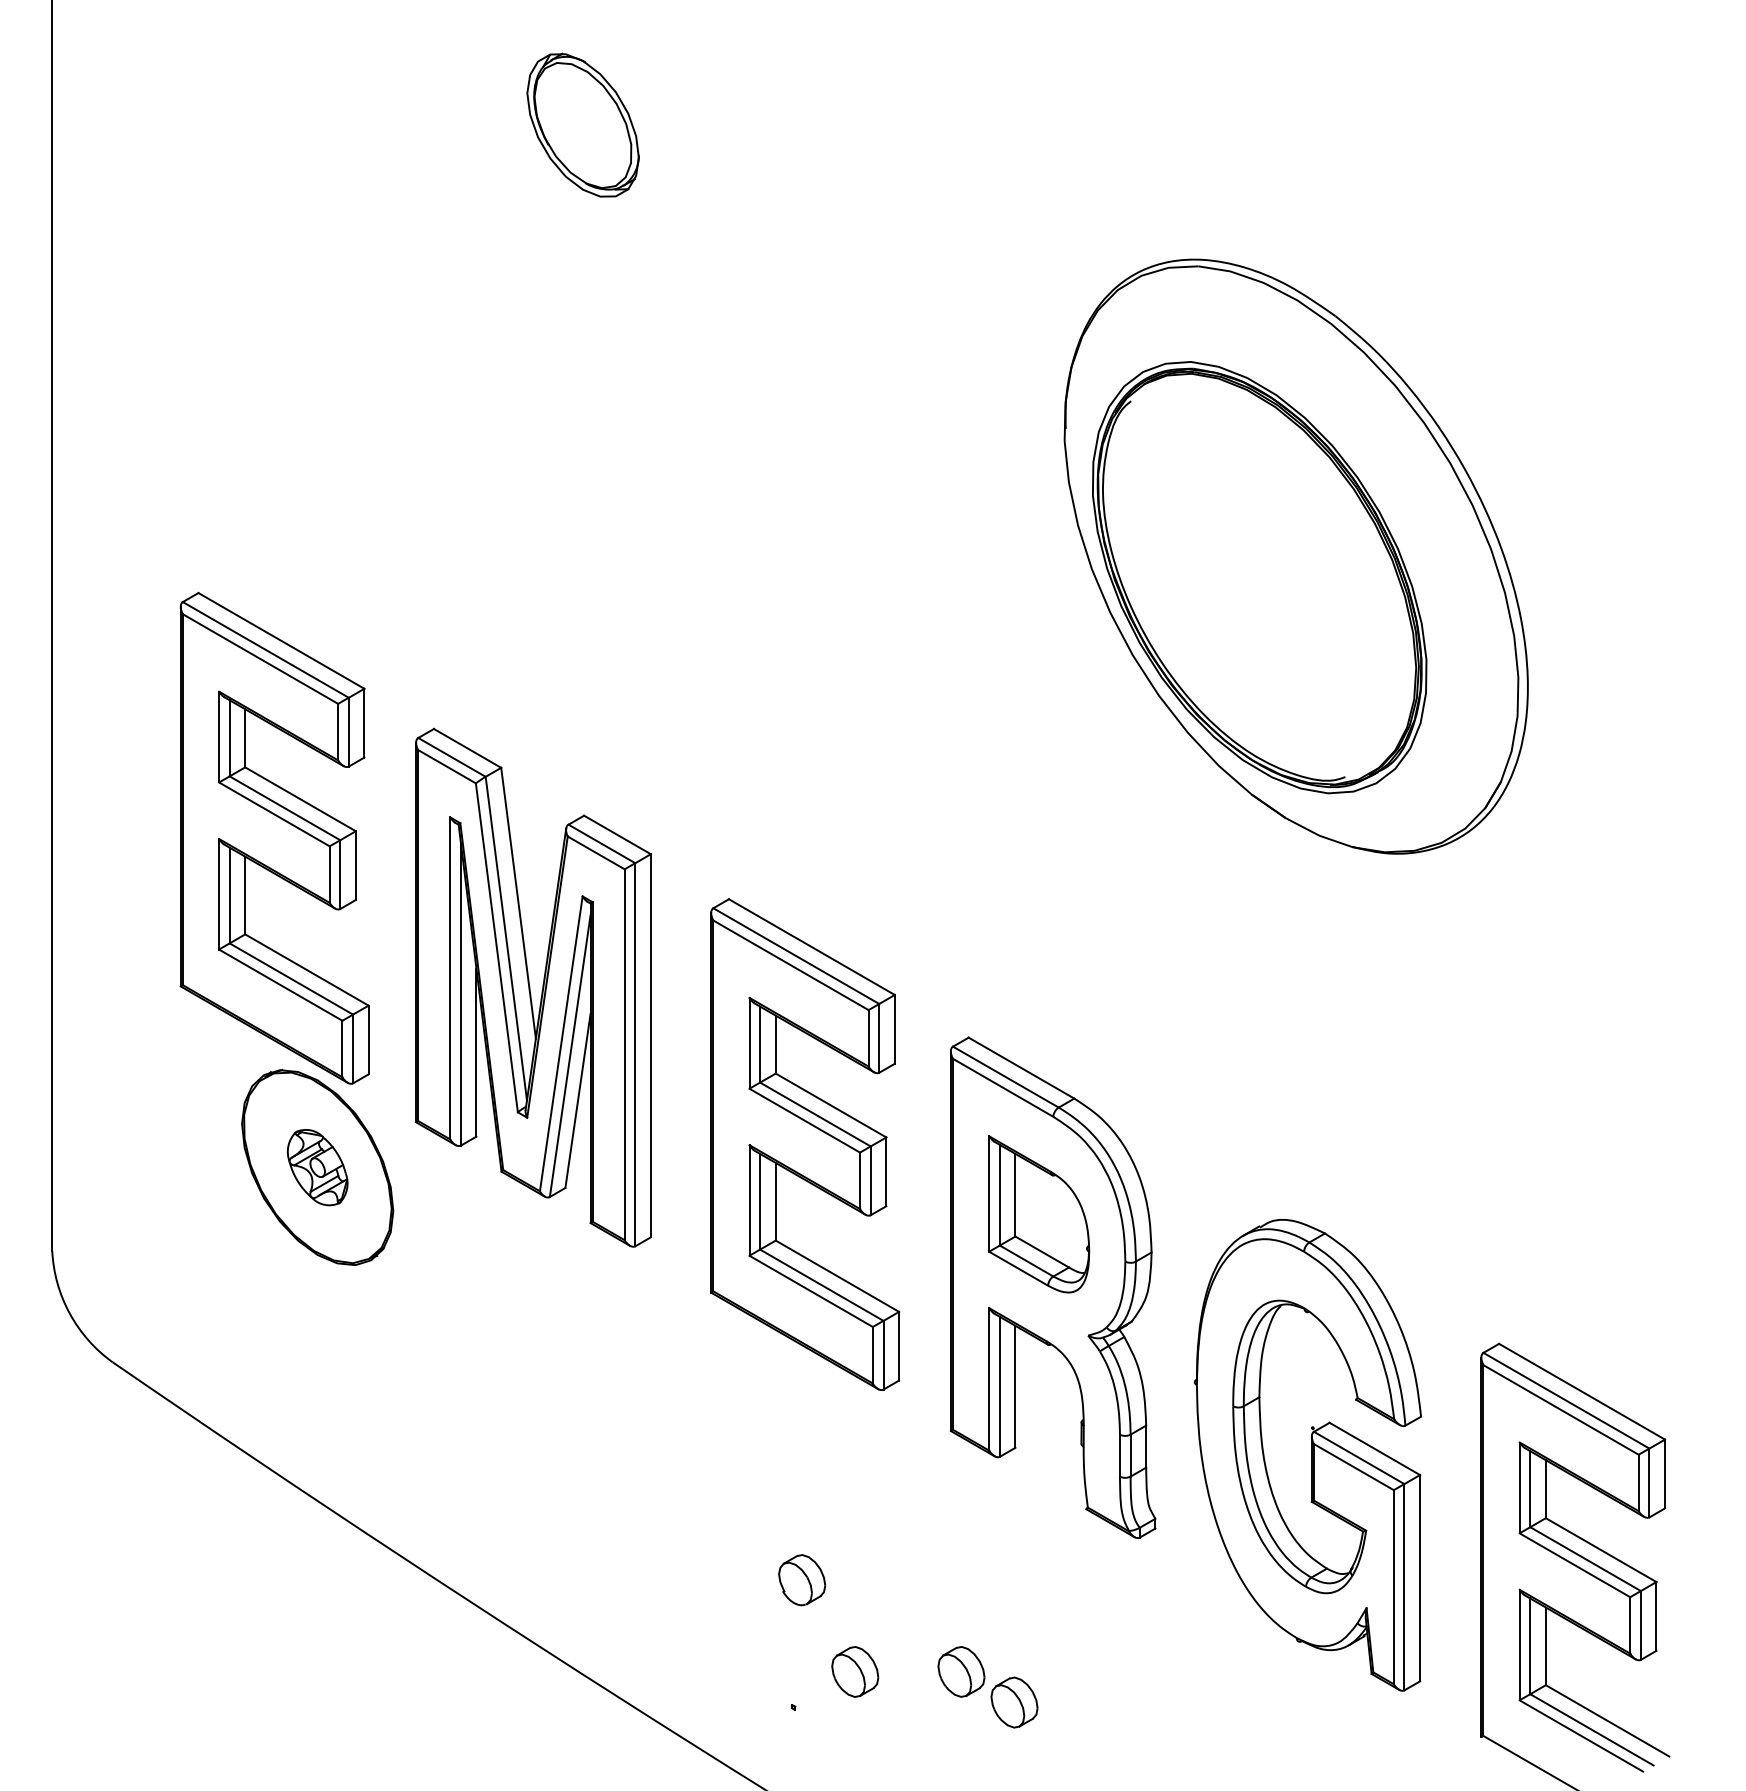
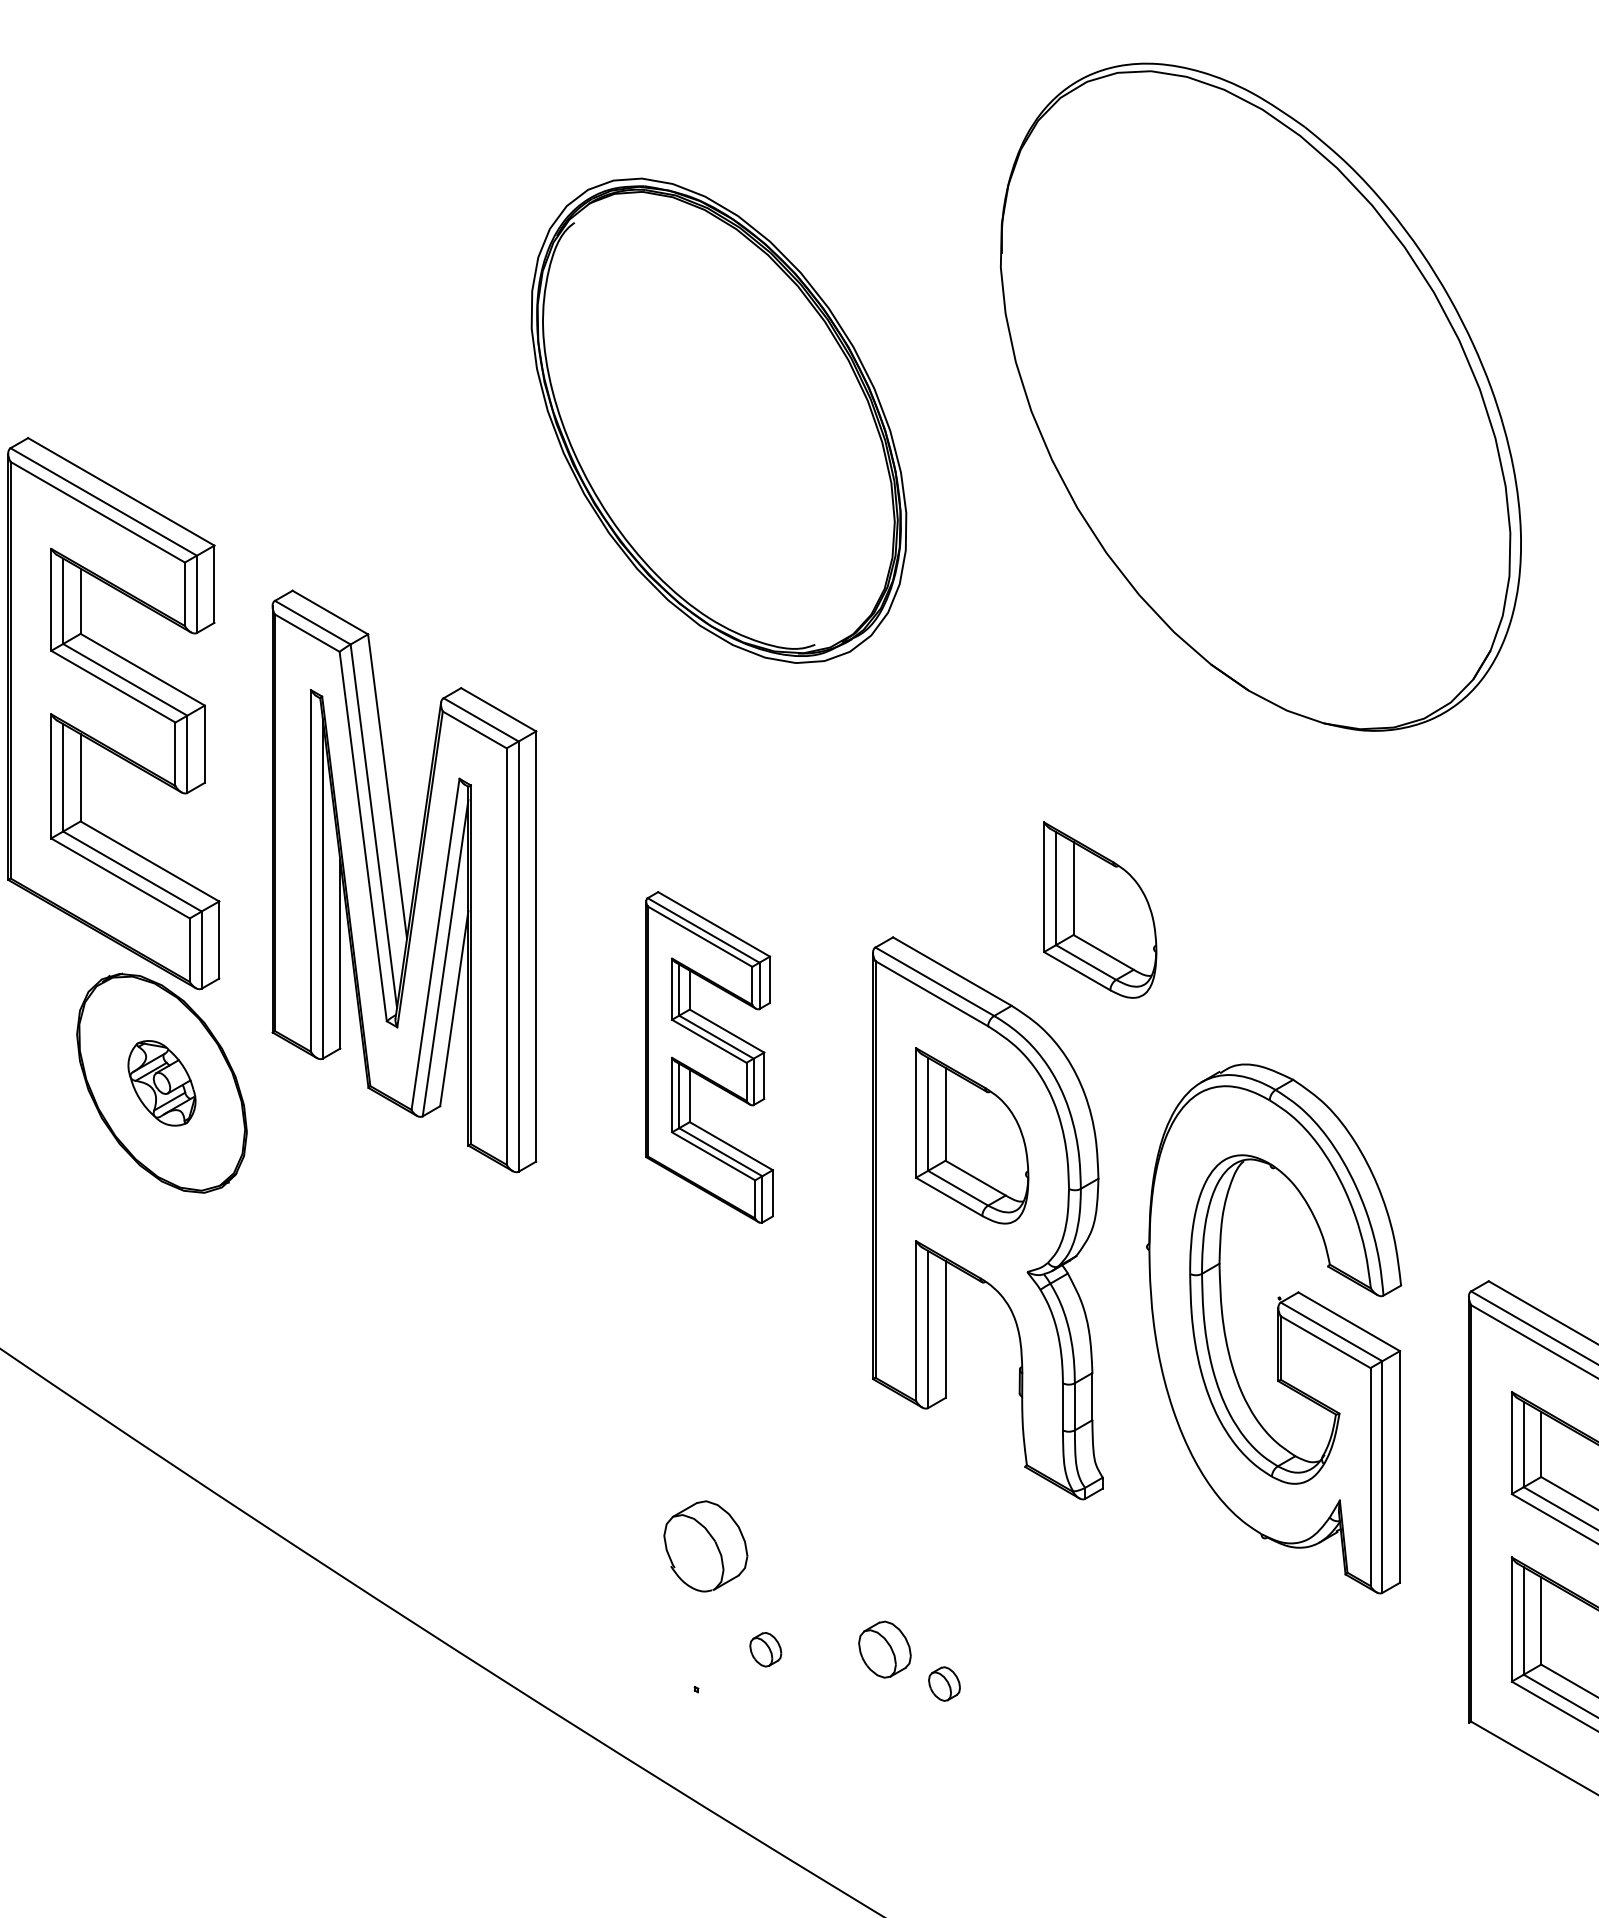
part: (1259, 577) -> (718, 420), moved
part: (1153, 1013) -> (1100, 910), added
part: (805, 1144) -> (709, 1057), size x0.6
part: (1307, 1455) -> (1273, 1329), moved
part: (802, 1580) -> (706, 1547), size x1.6
part: (855, 1671) -> (765, 1649), size x0.6
part: (1014, 1702) -> (944, 1684), size x0.6

